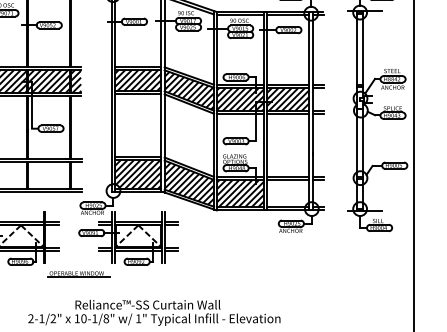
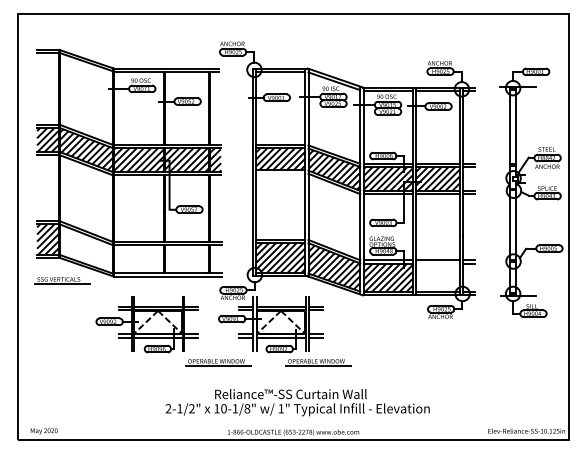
line: (137, 94) -> (280, 173), removed
line: (287, 180) -> (437, 263), removed
part: (174, 274) -> (318, 362), added

